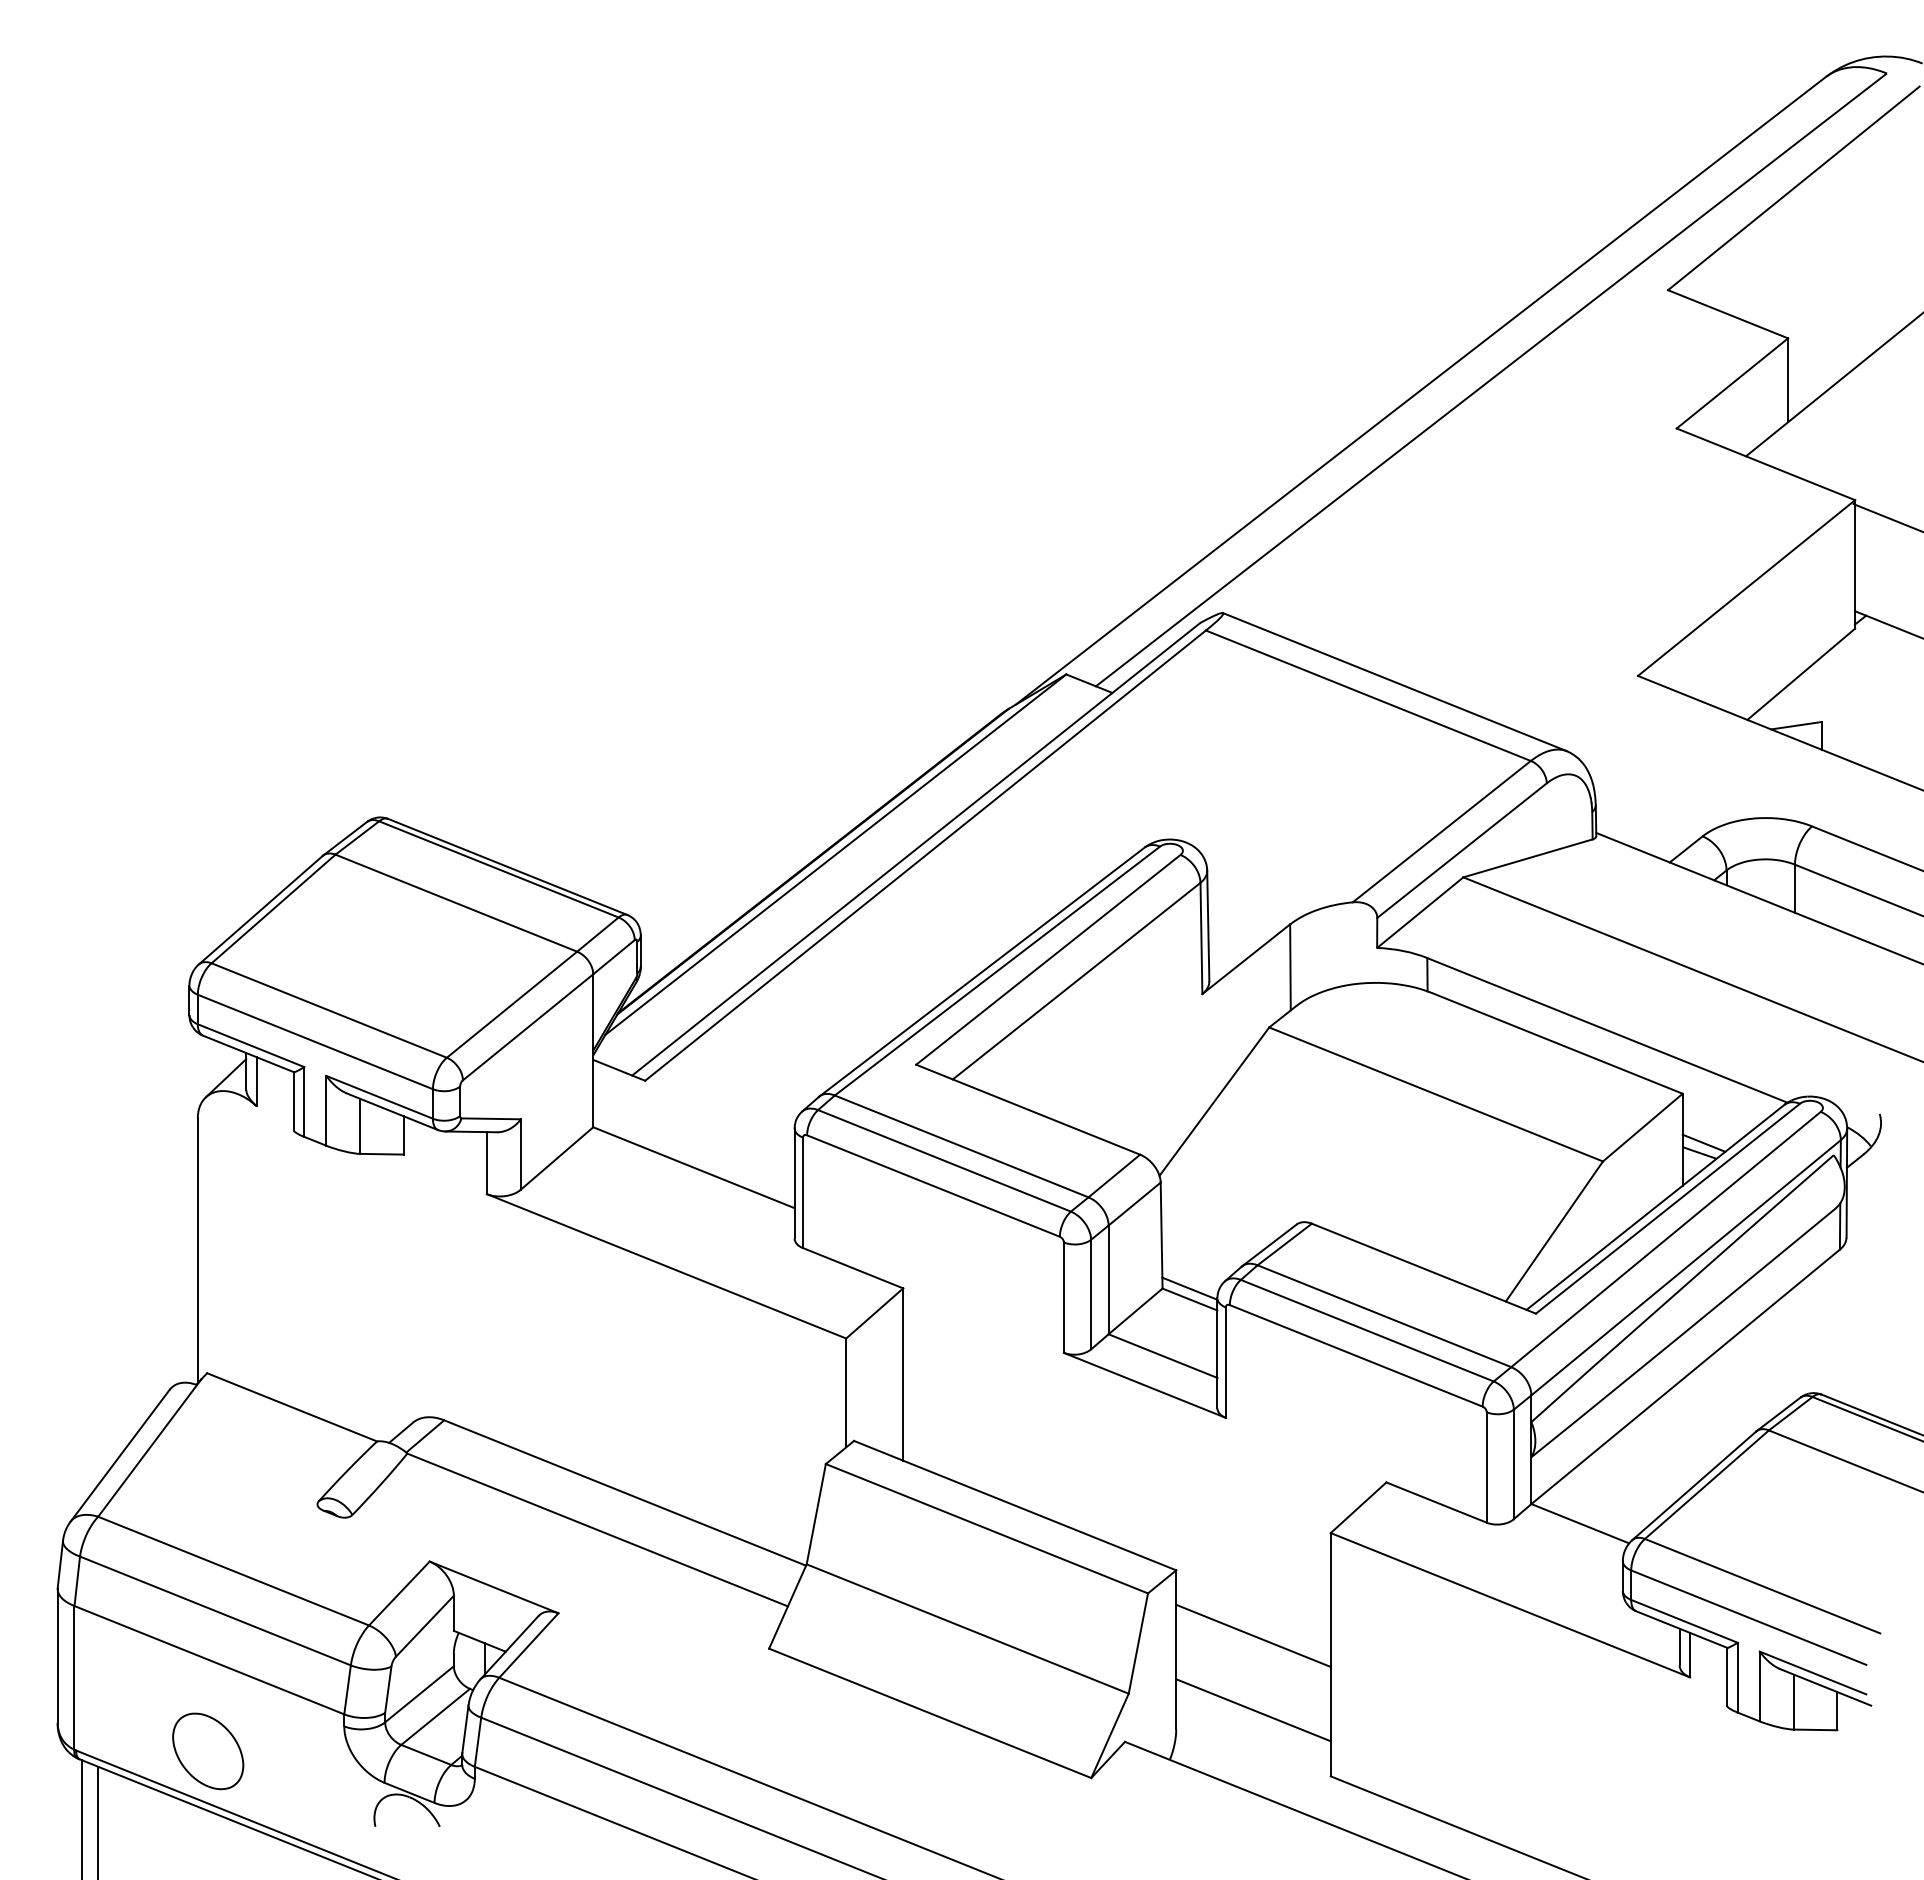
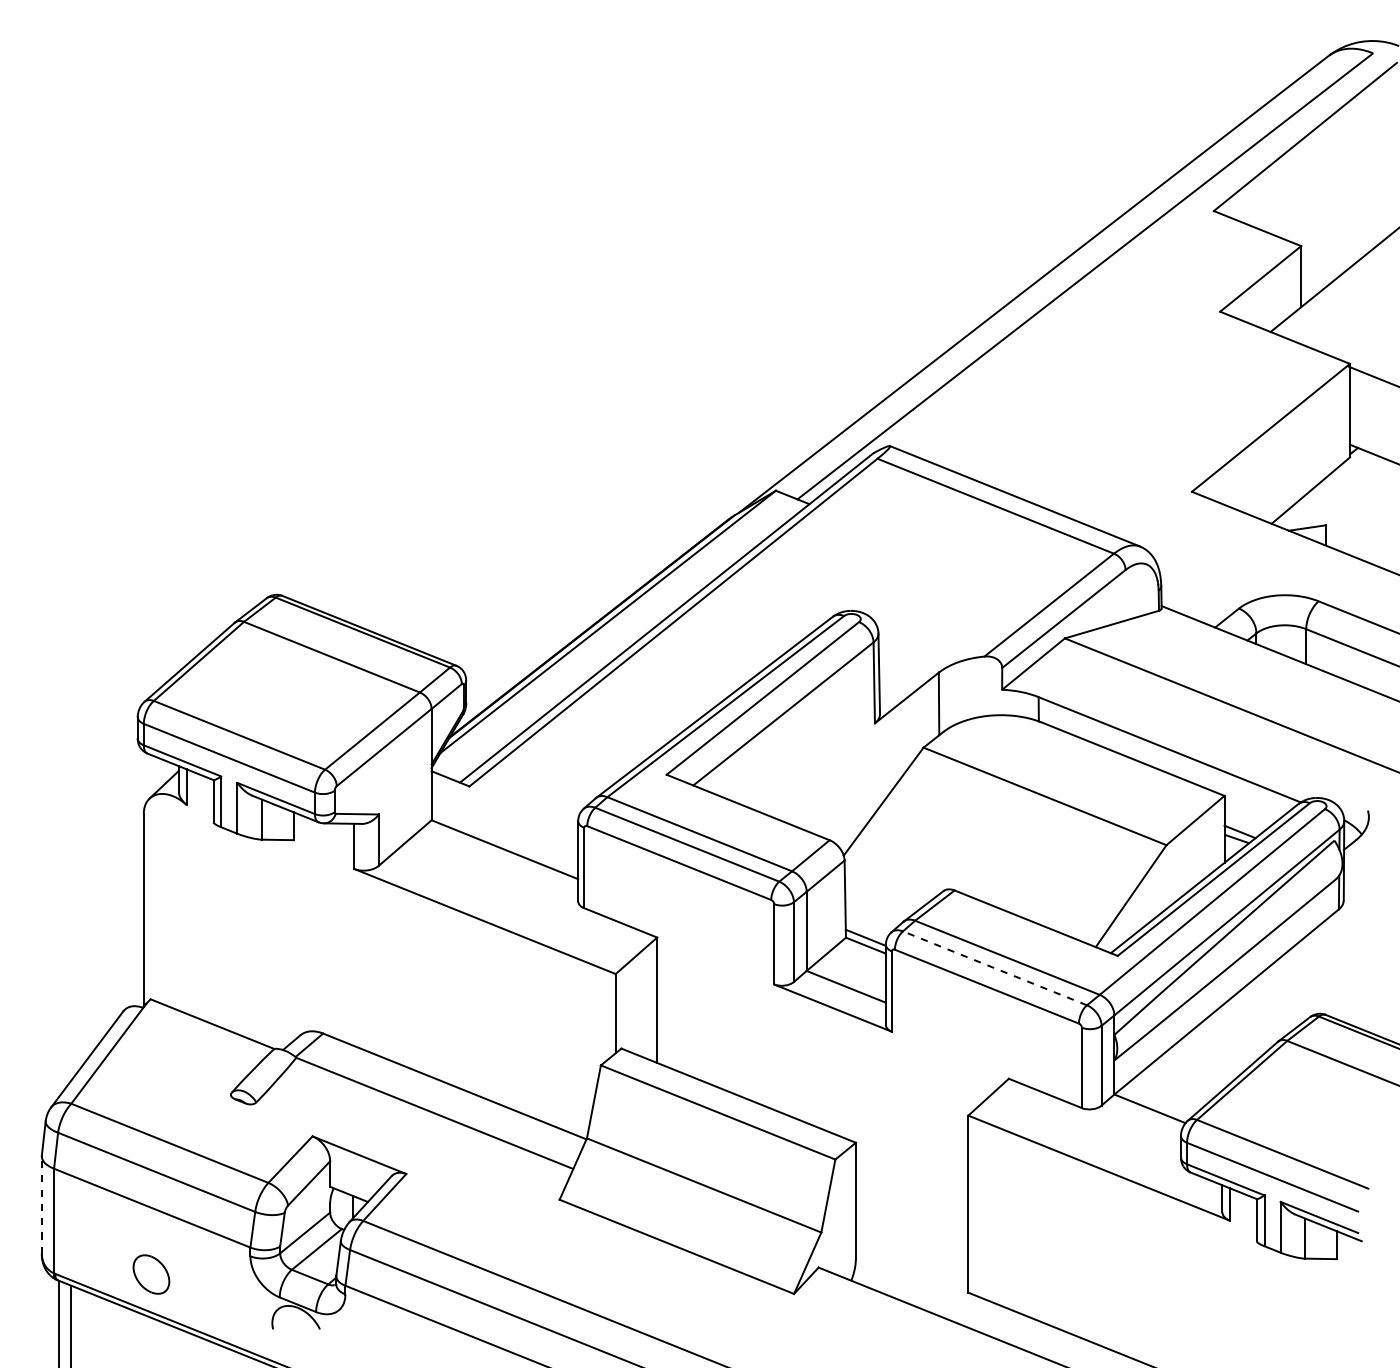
line: (1366, 1330) -> (994, 968), solid -> dashed
line: (1253, 1635) -> (912, 1190), removed
line: (57, 1656) -> (41, 1205), solid -> dashed
line: (1253, 1710) -> (912, 1244), removed
part: (208, 1751) -> (151, 1274), size x0.7

